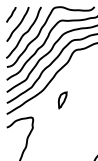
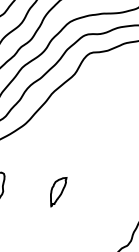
part: (62, 100) -> (57, 192), moved

